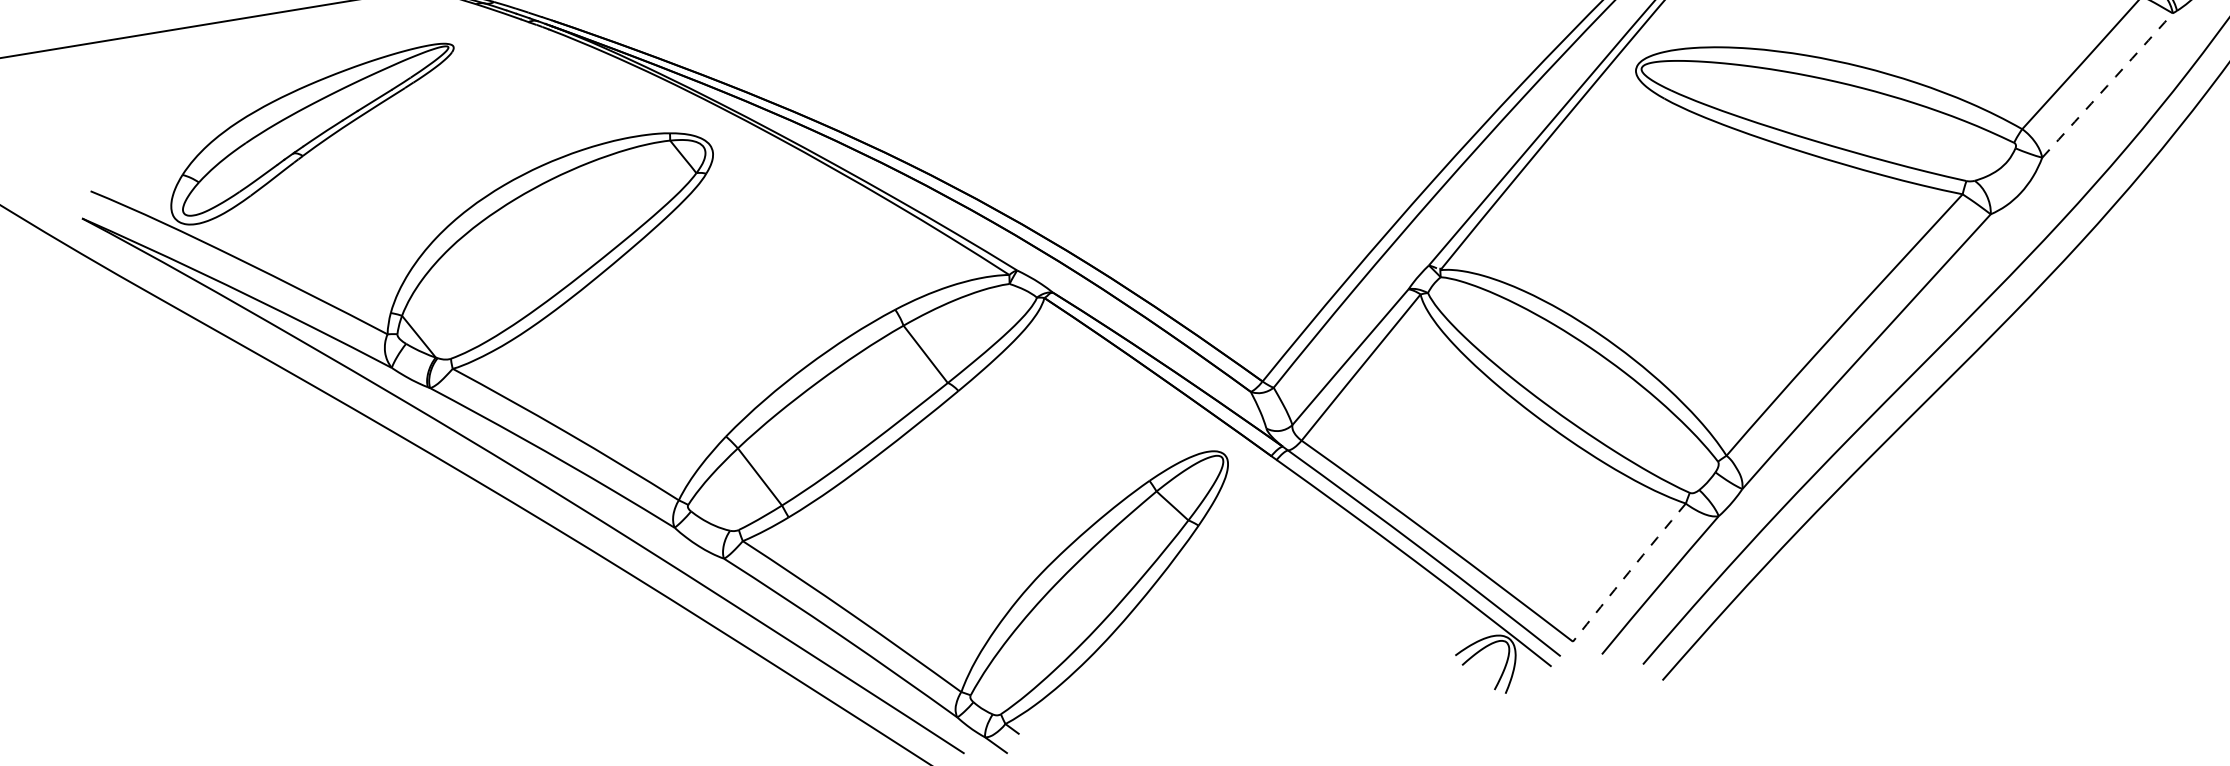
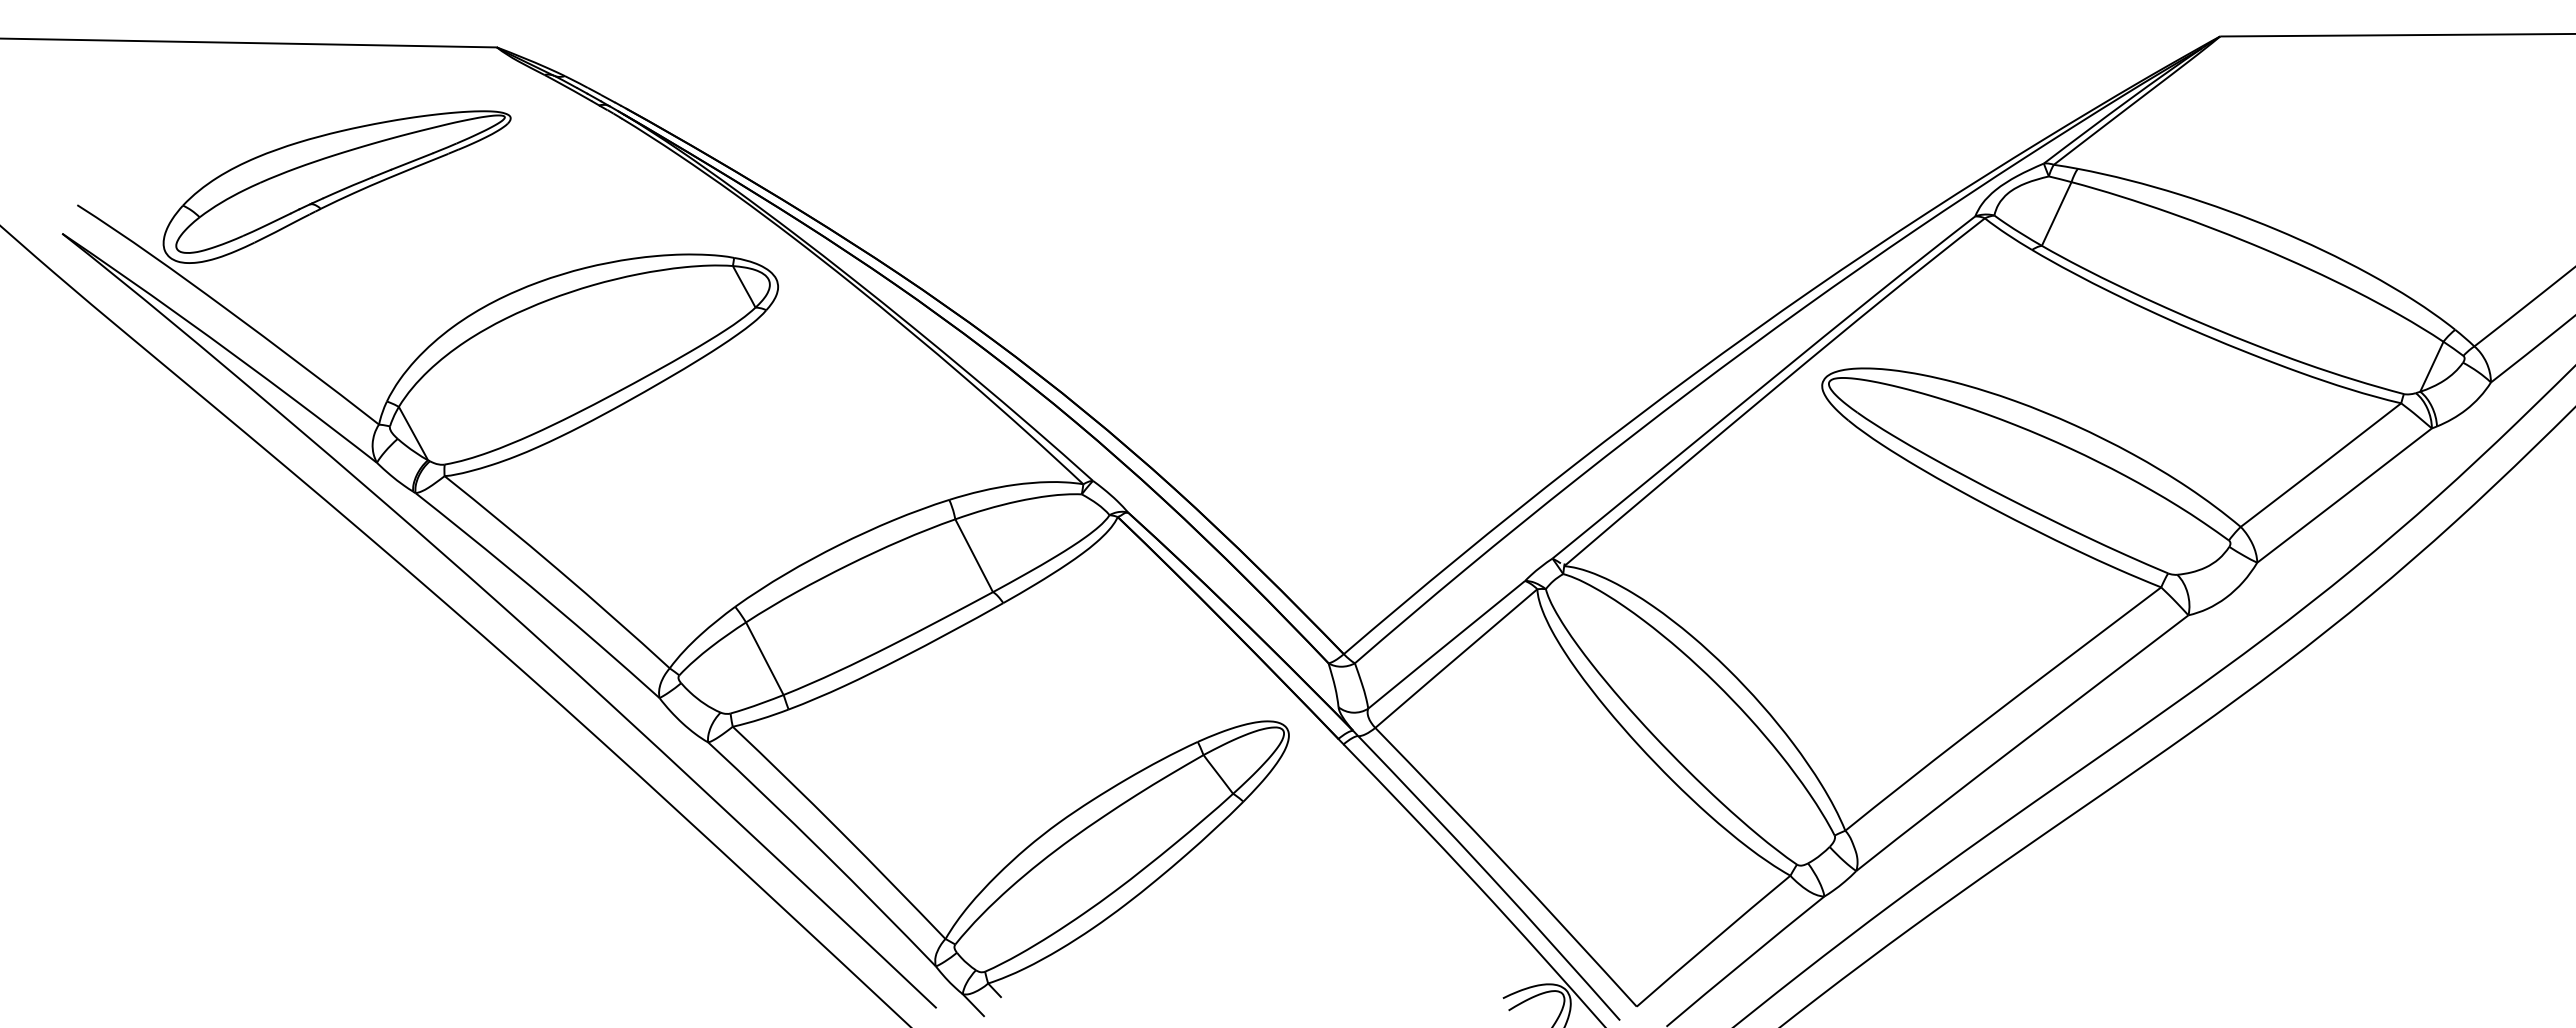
arc: (2107, 85) -> (2344, 495), dashed -> solid
arc: (1629, 572) -> (1713, 940), dashed -> solid

